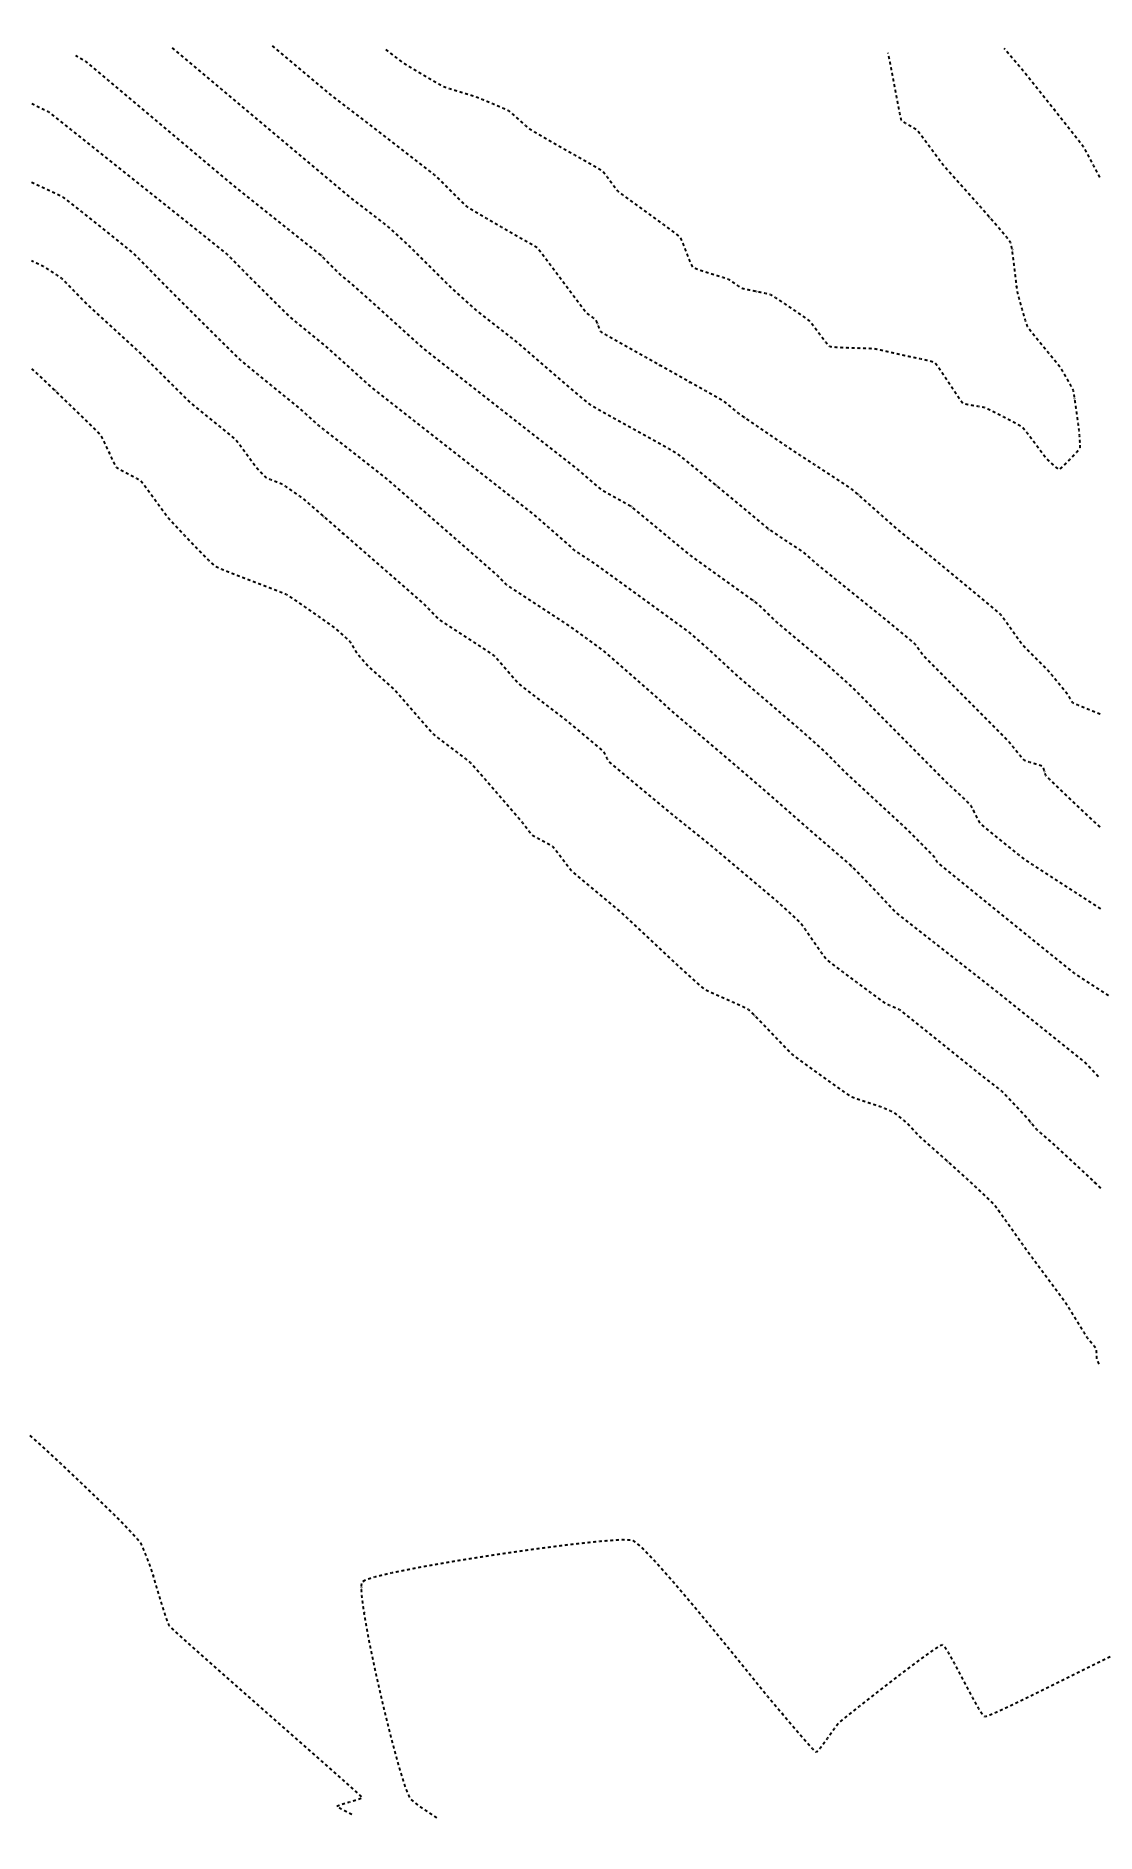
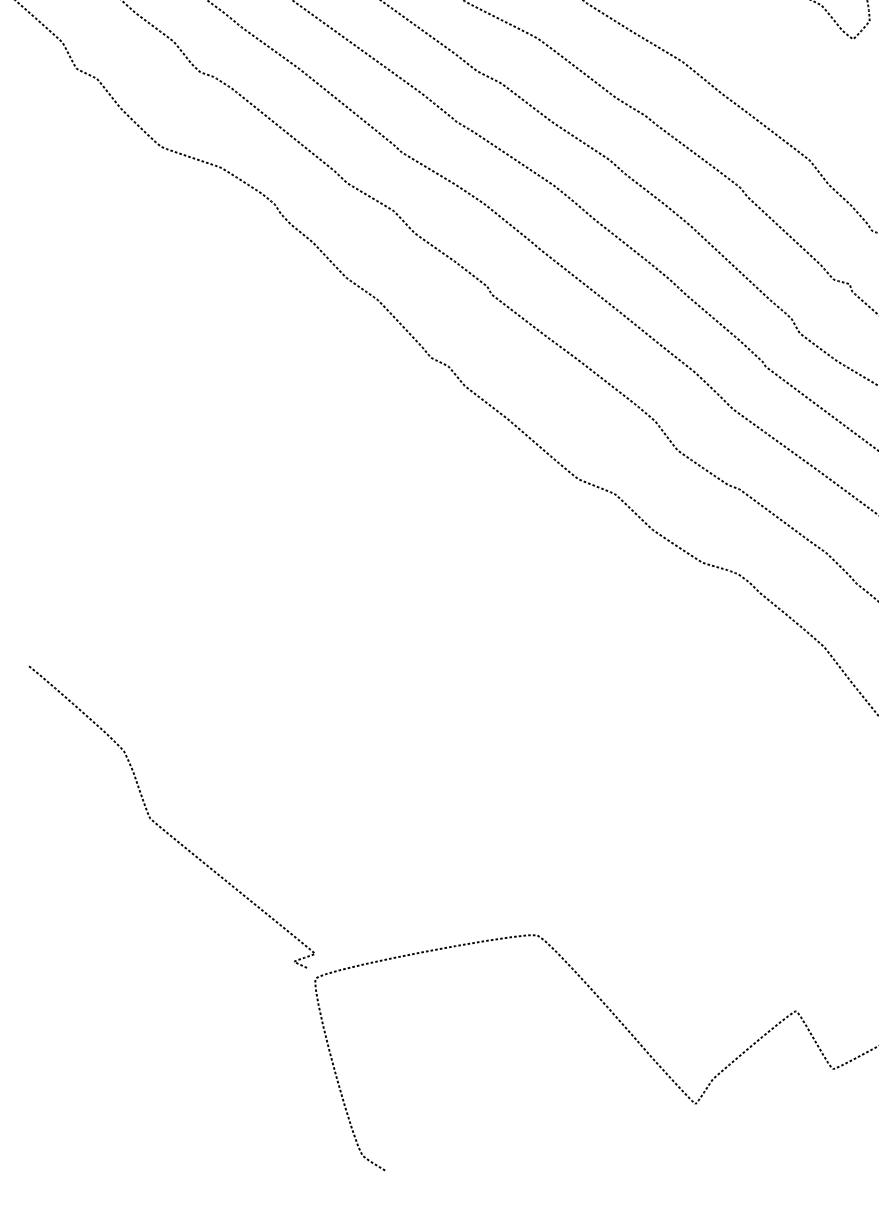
curve: (182, 1636) -> (161, 826), moved

